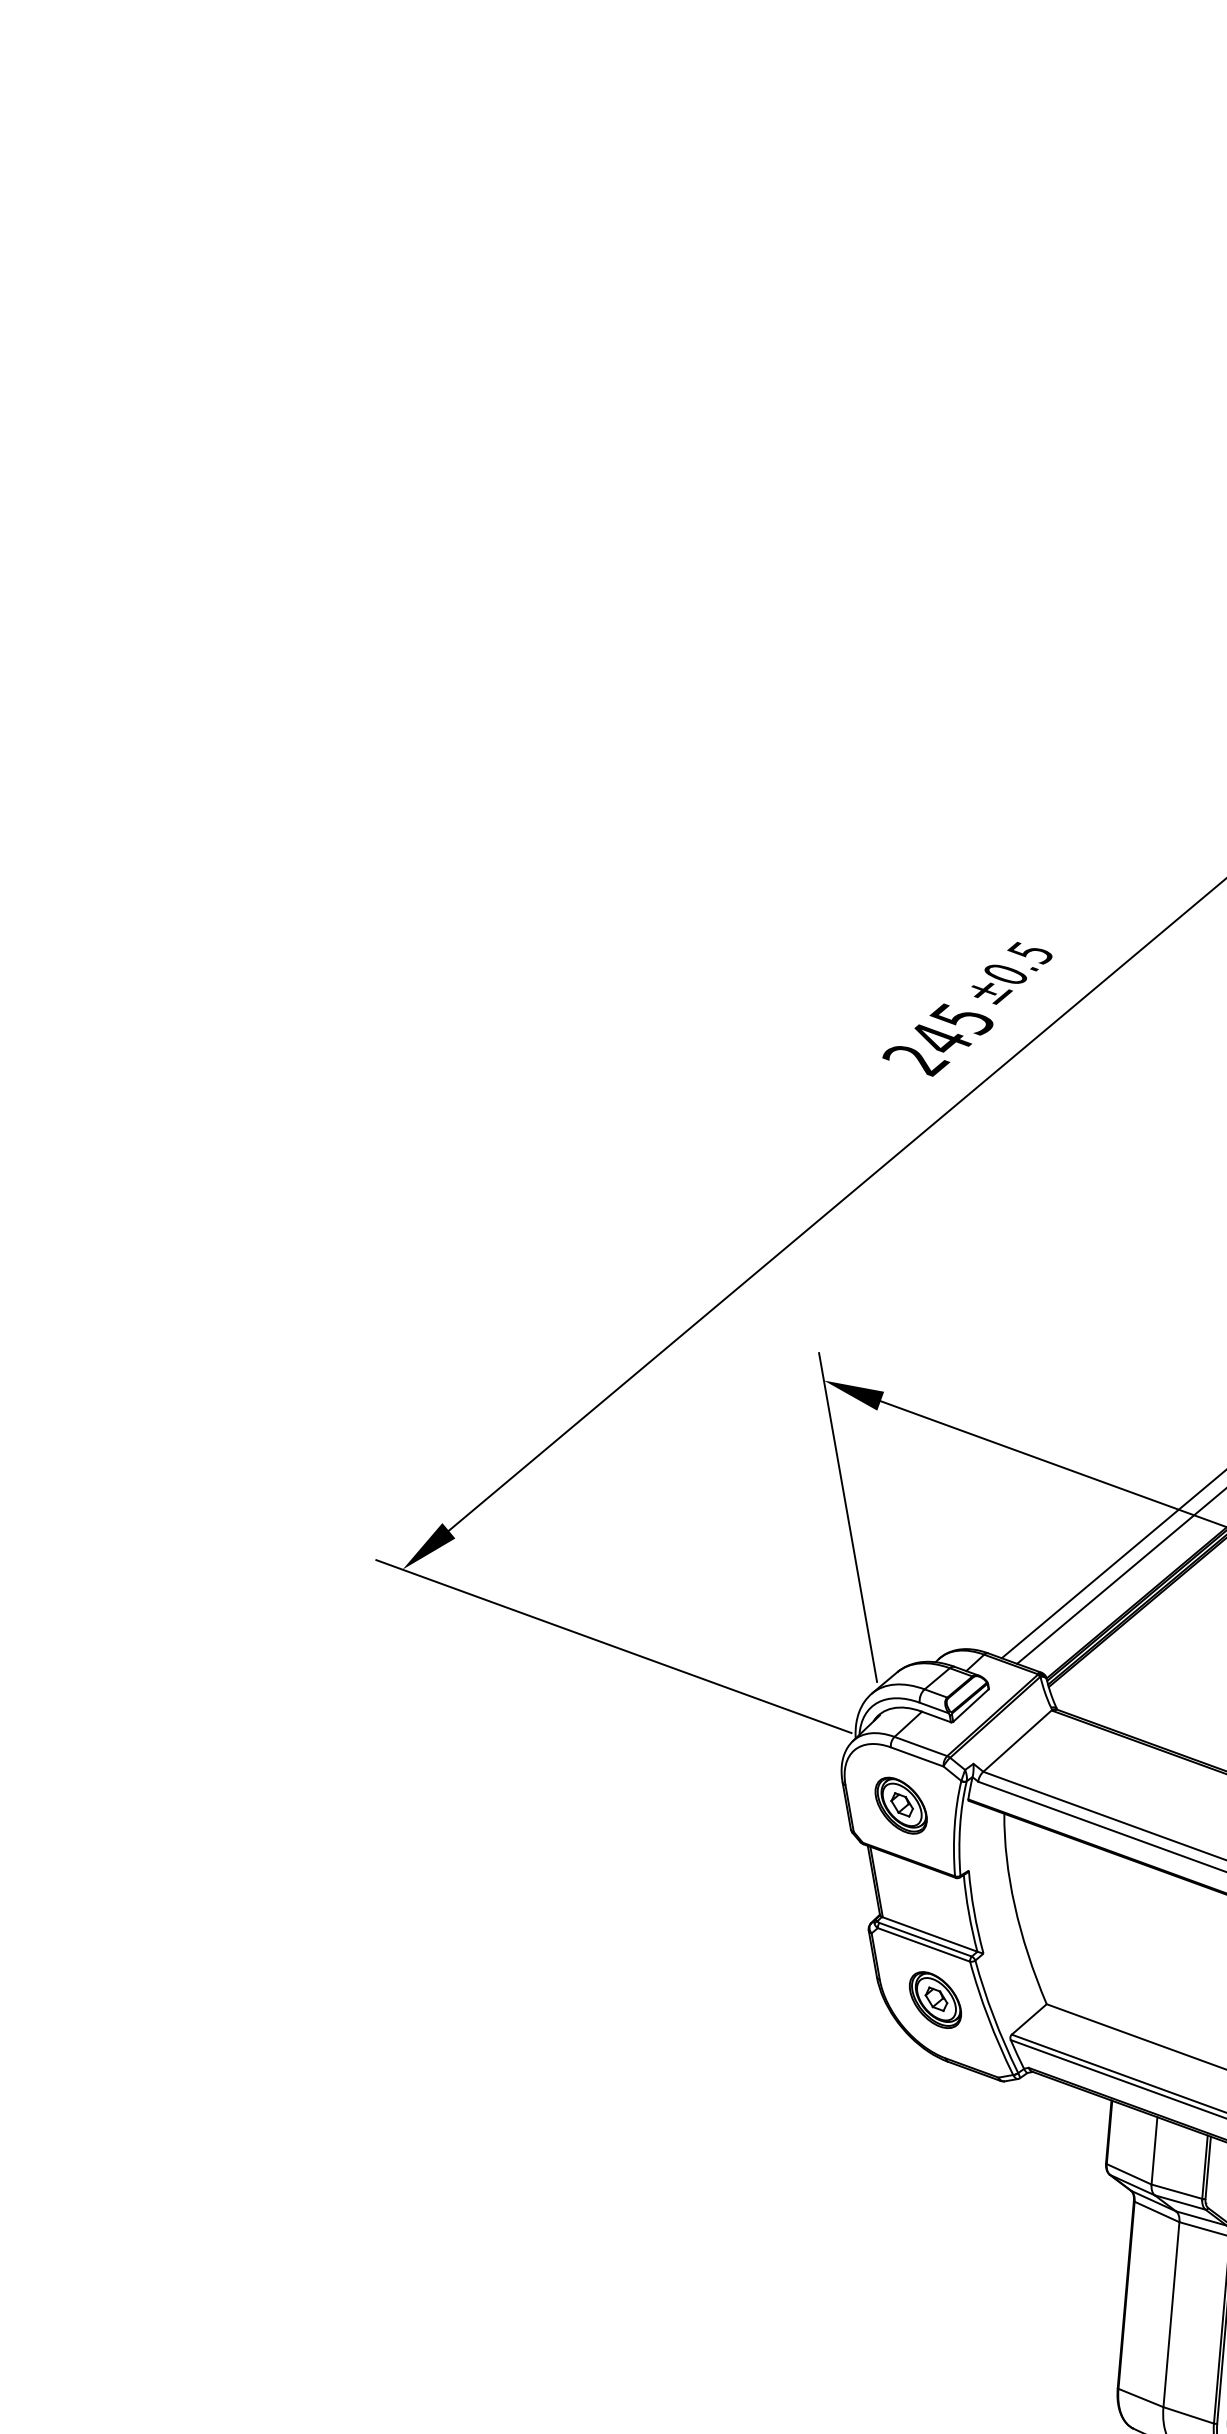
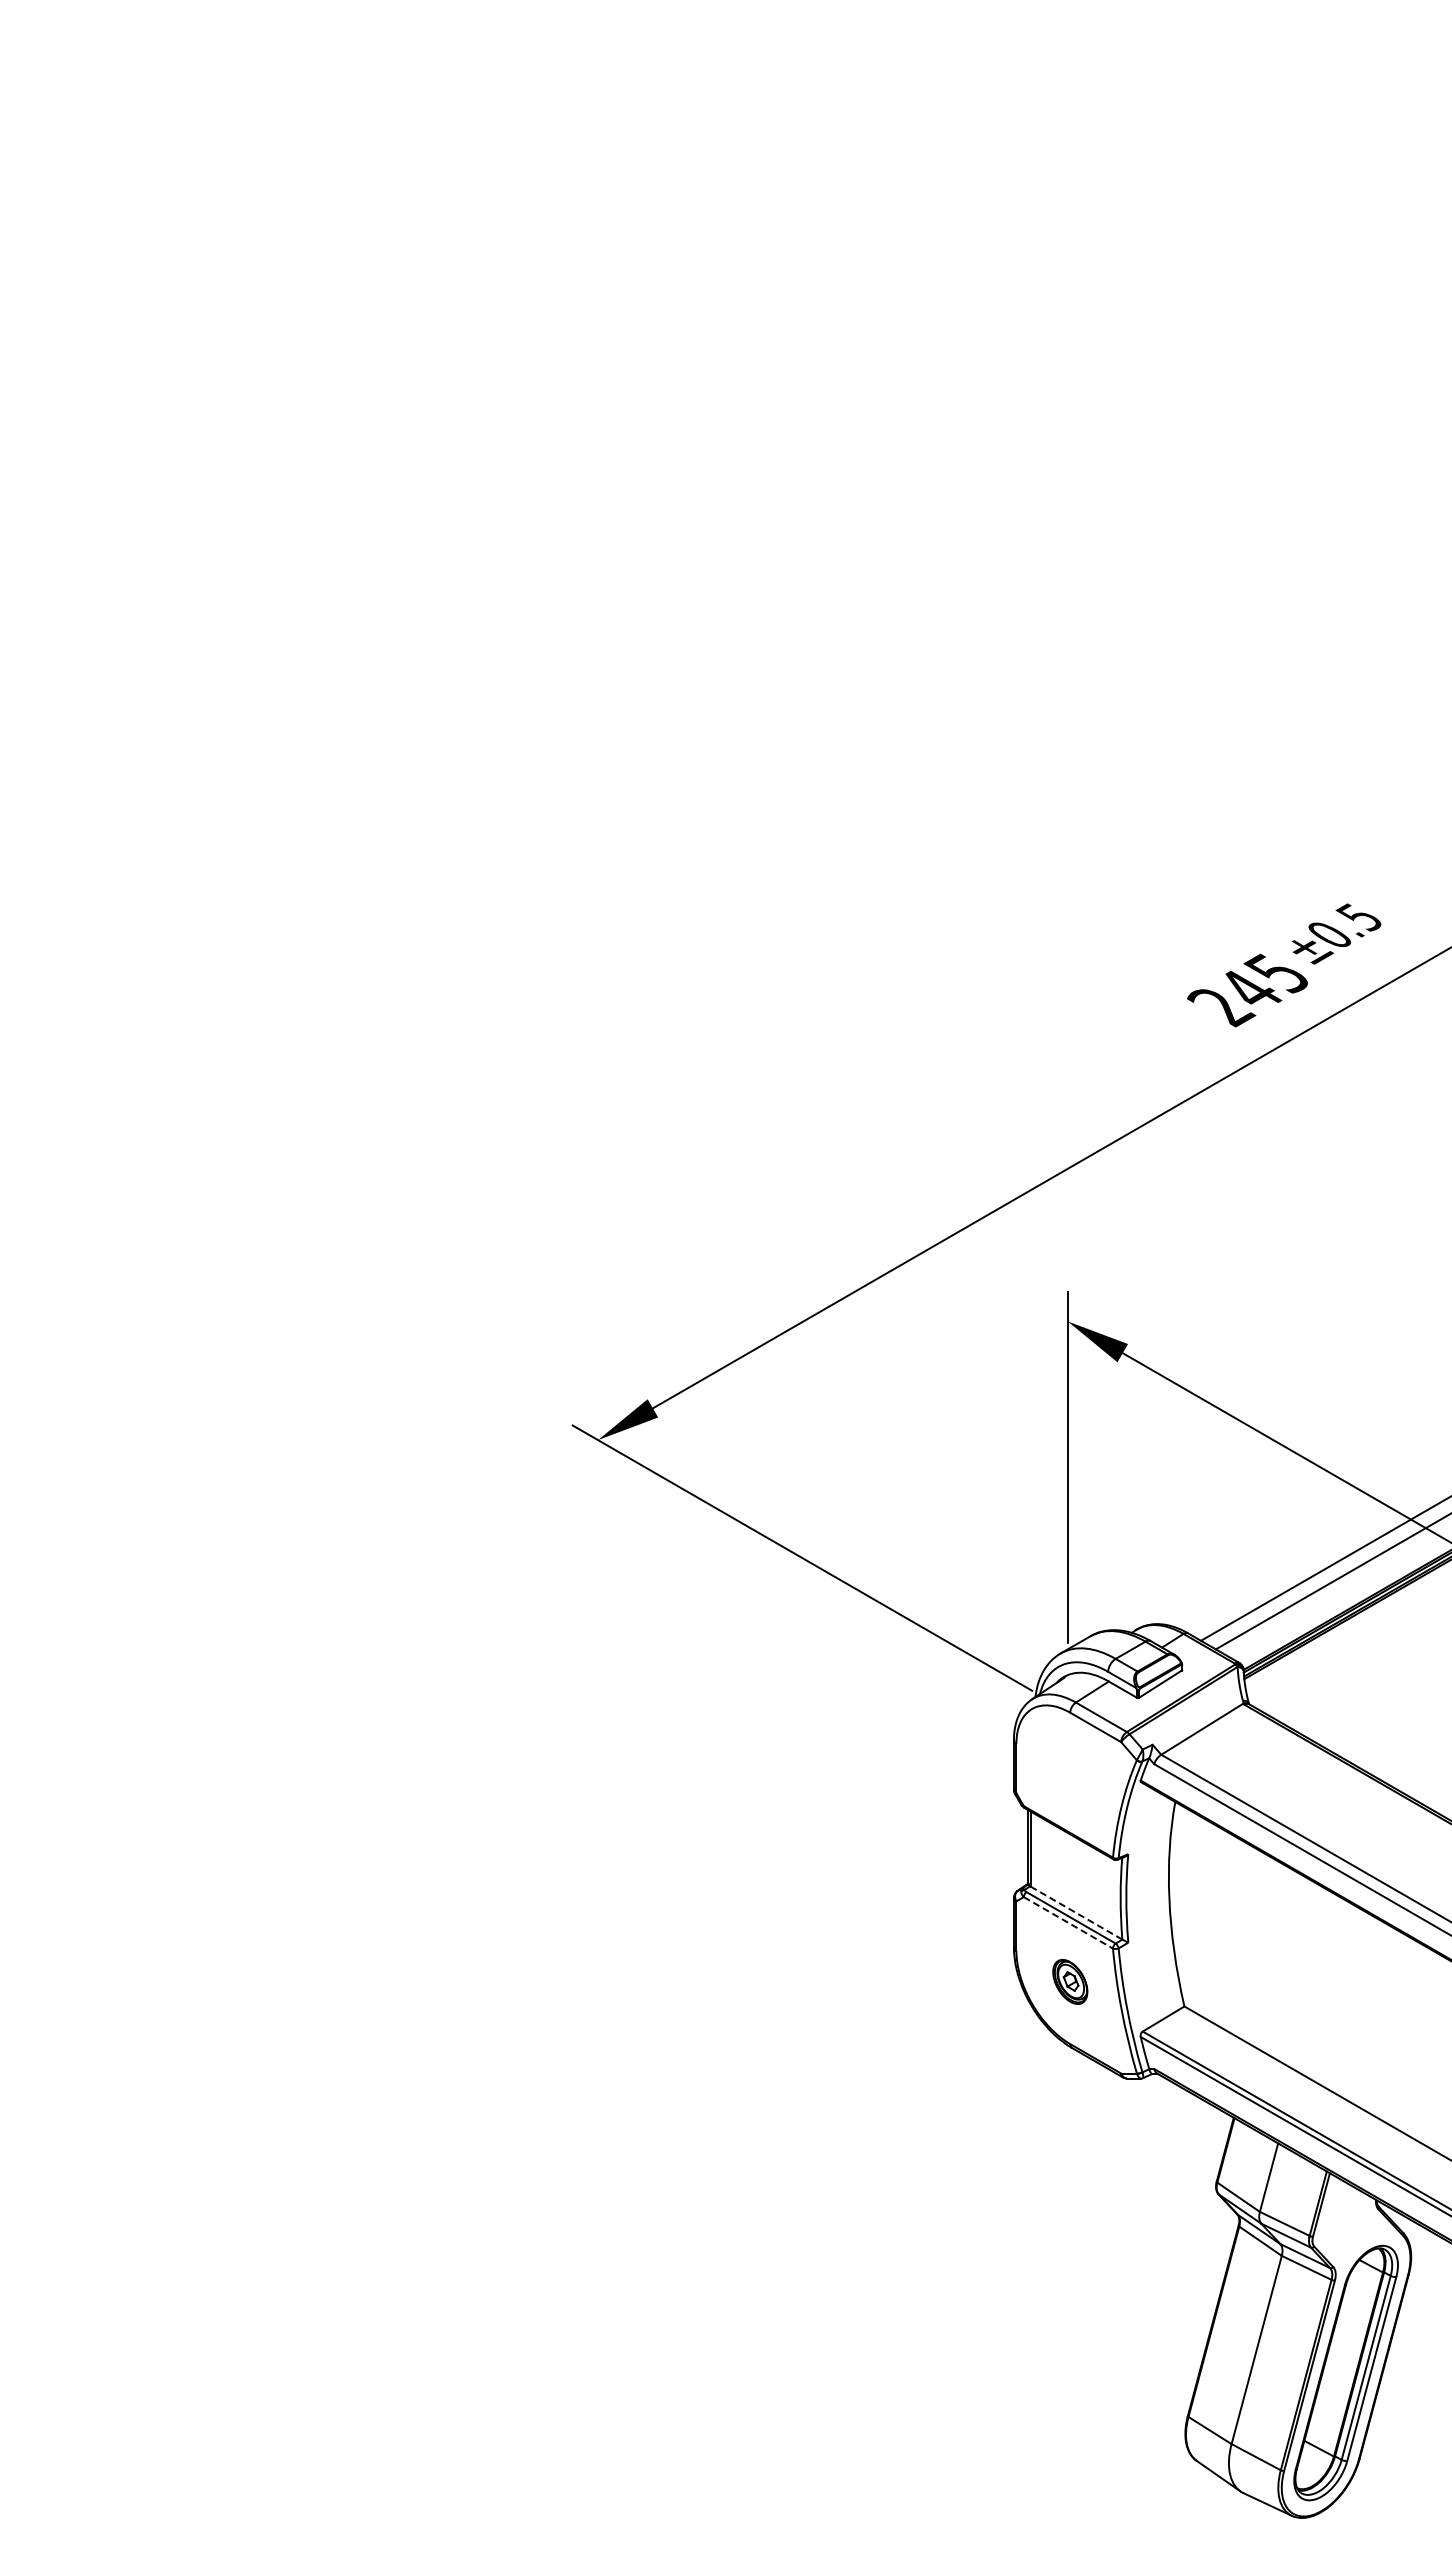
part: (901, 1805) -> (1070, 1774), removed
line: (930, 1934) -> (1076, 1913), solid -> dashed
line: (924, 1945) -> (1068, 1923), solid -> dashed
part: (935, 1999) -> (1070, 1981), size x0.7

